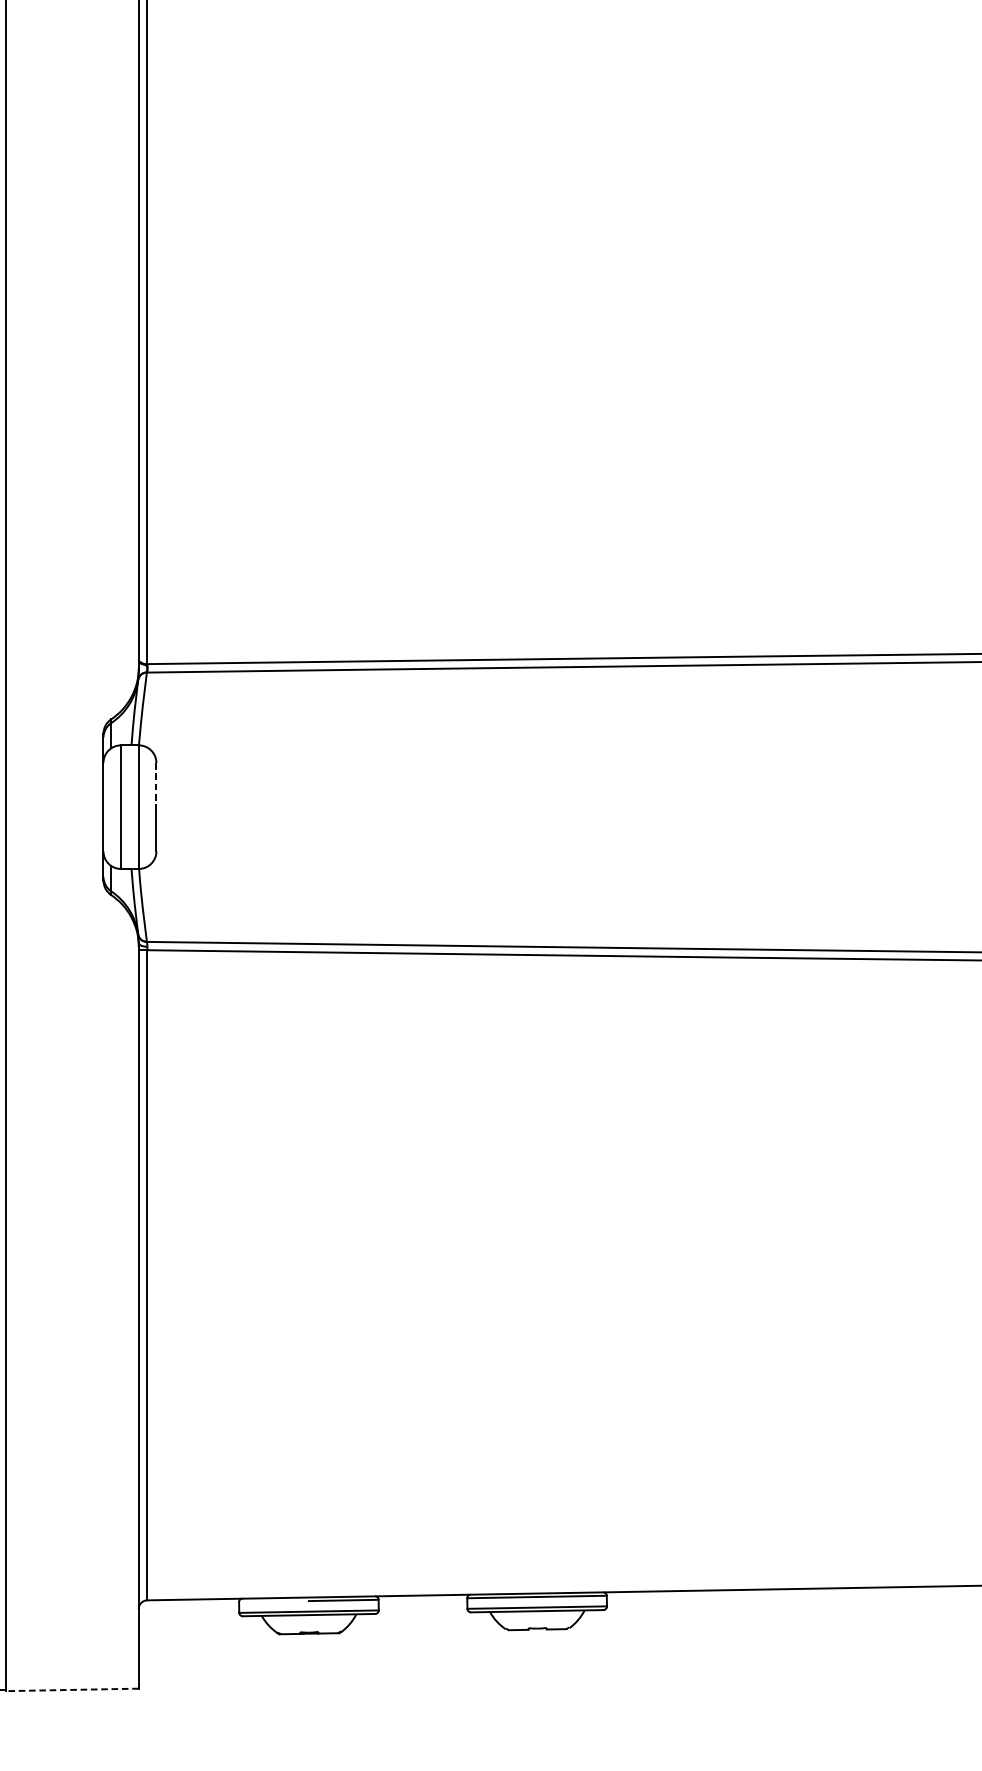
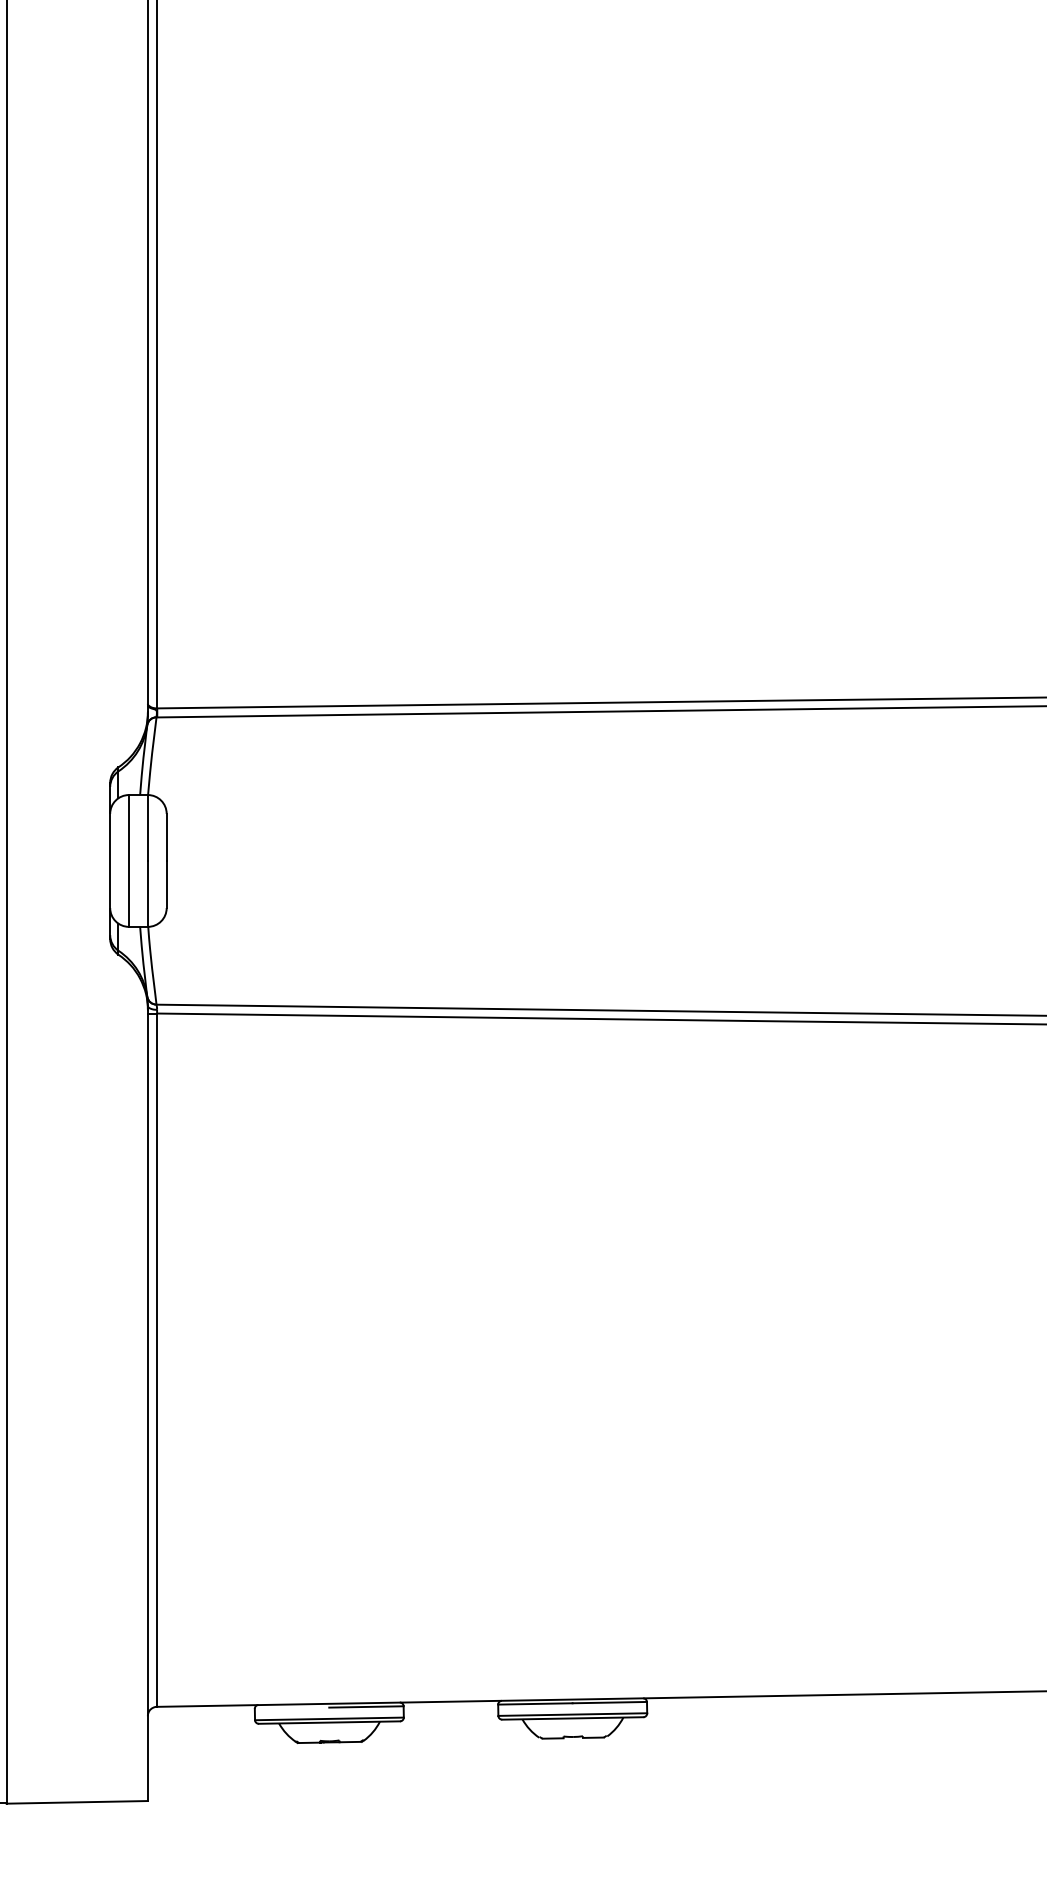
line: (156, 785) -> (166, 837), dashed -> solid
line: (72, 1690) -> (77, 1802), dashed -> solid

